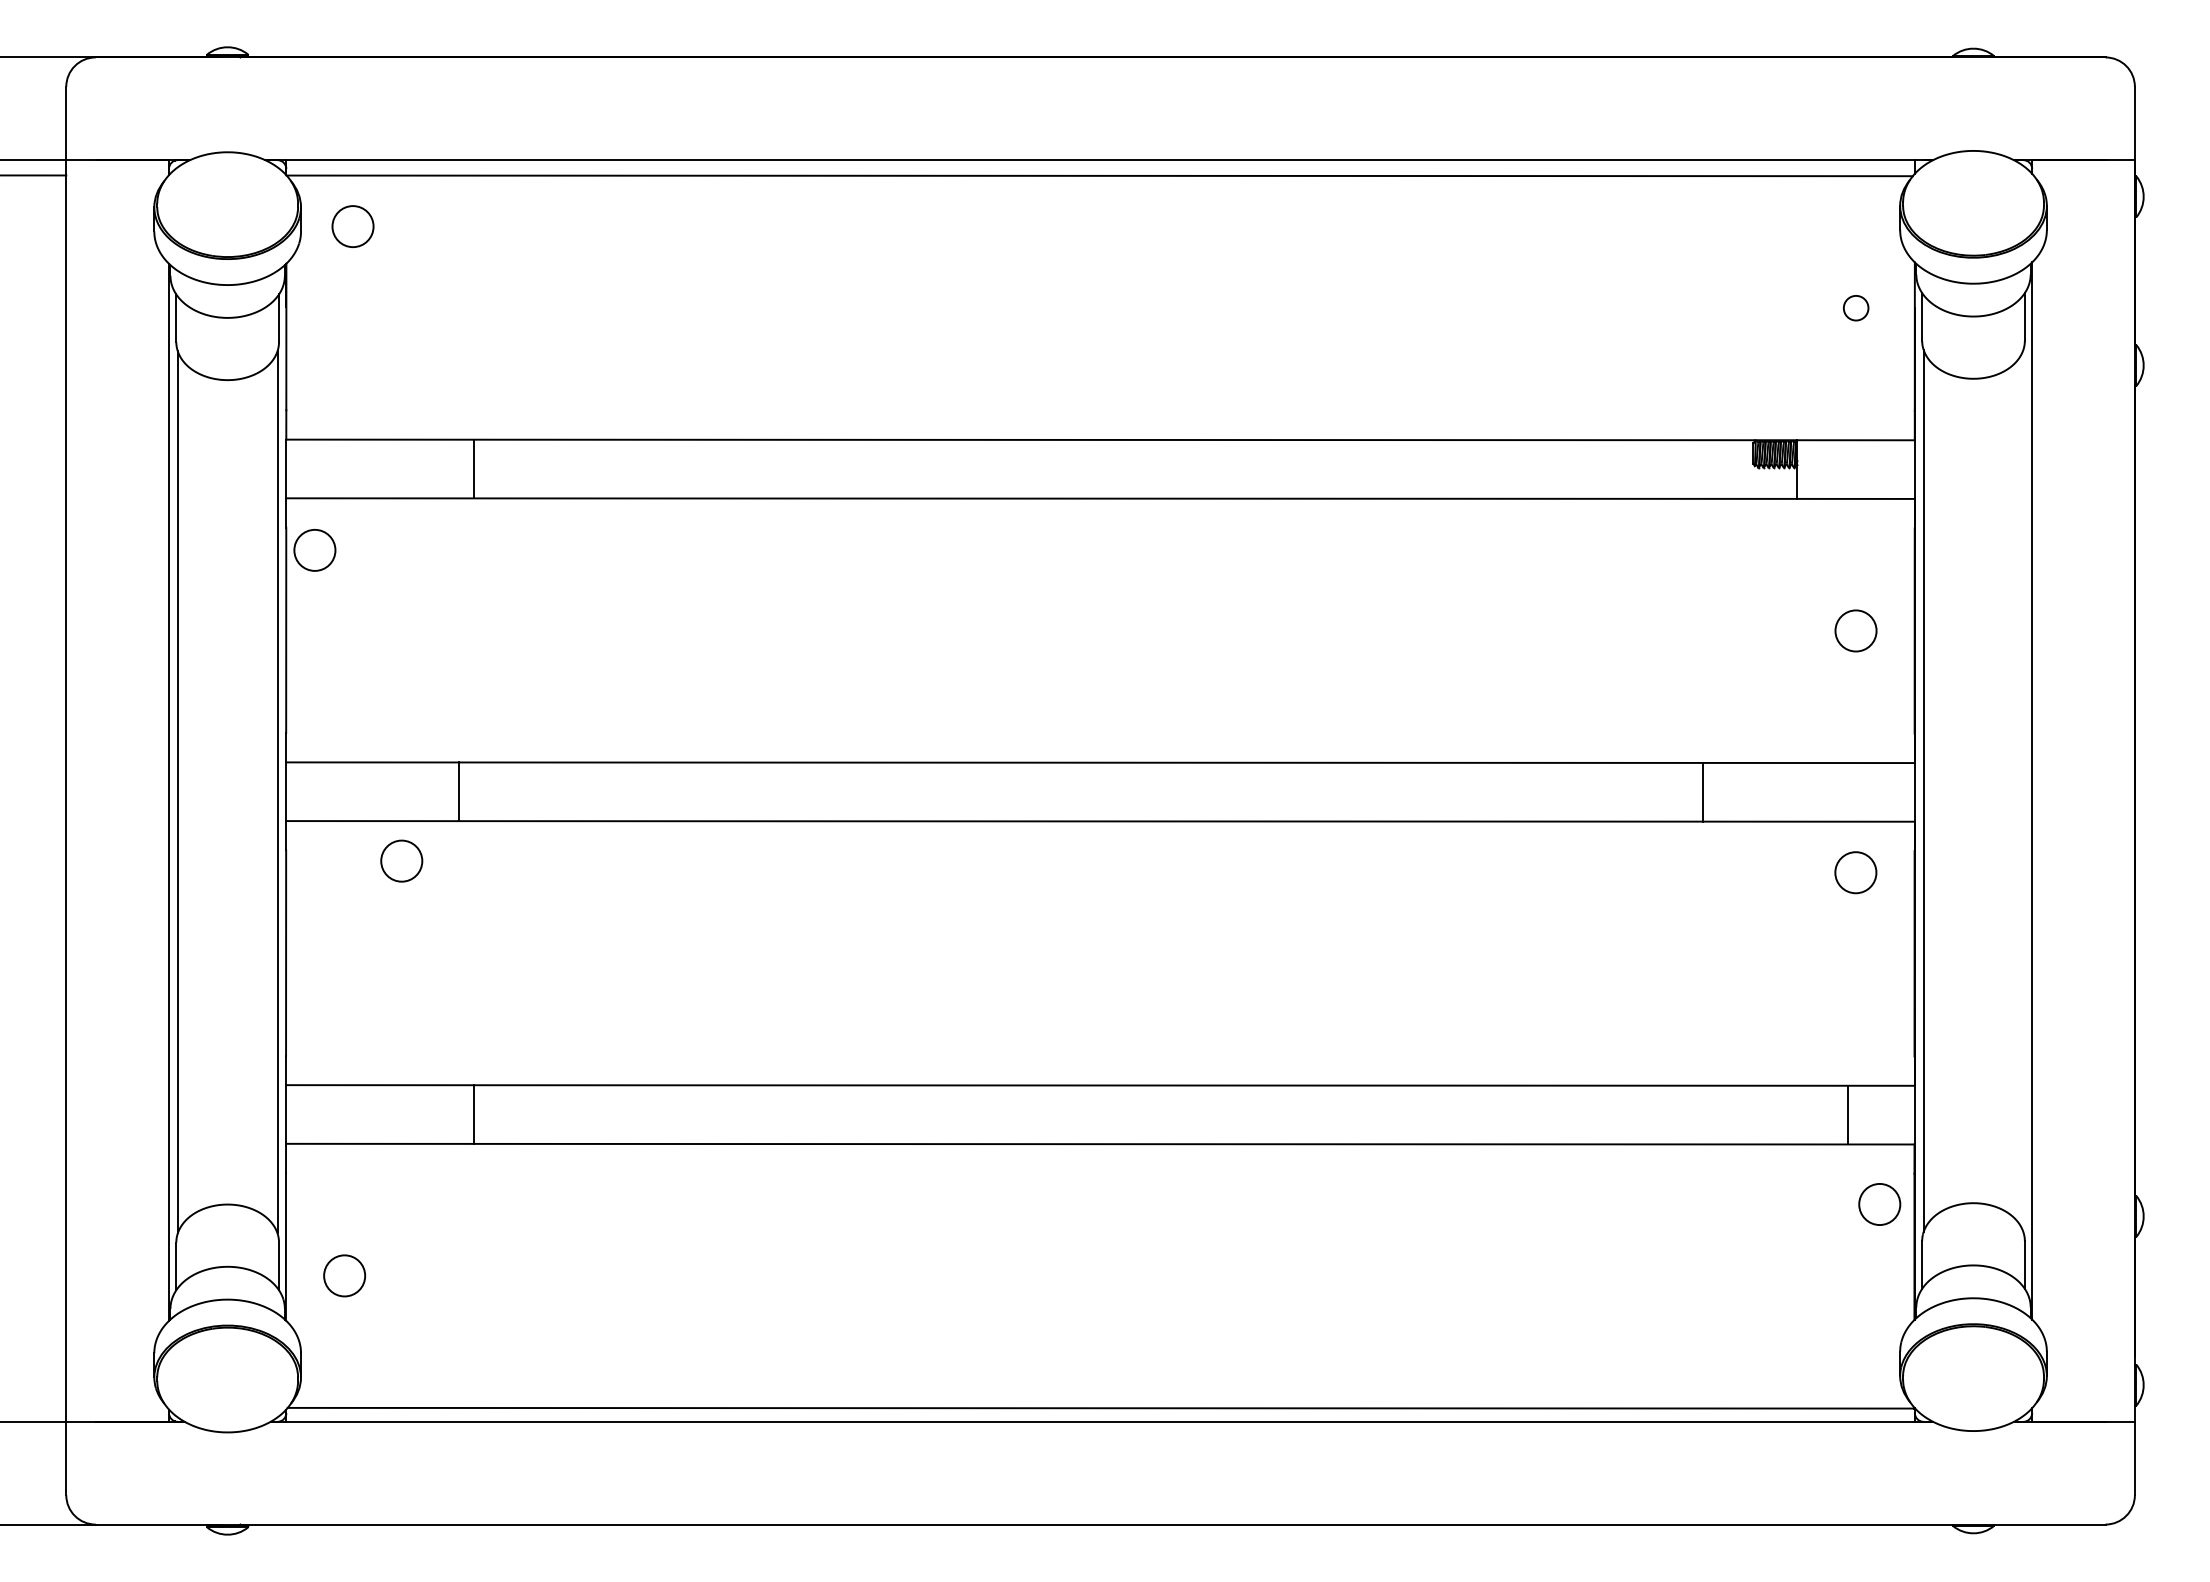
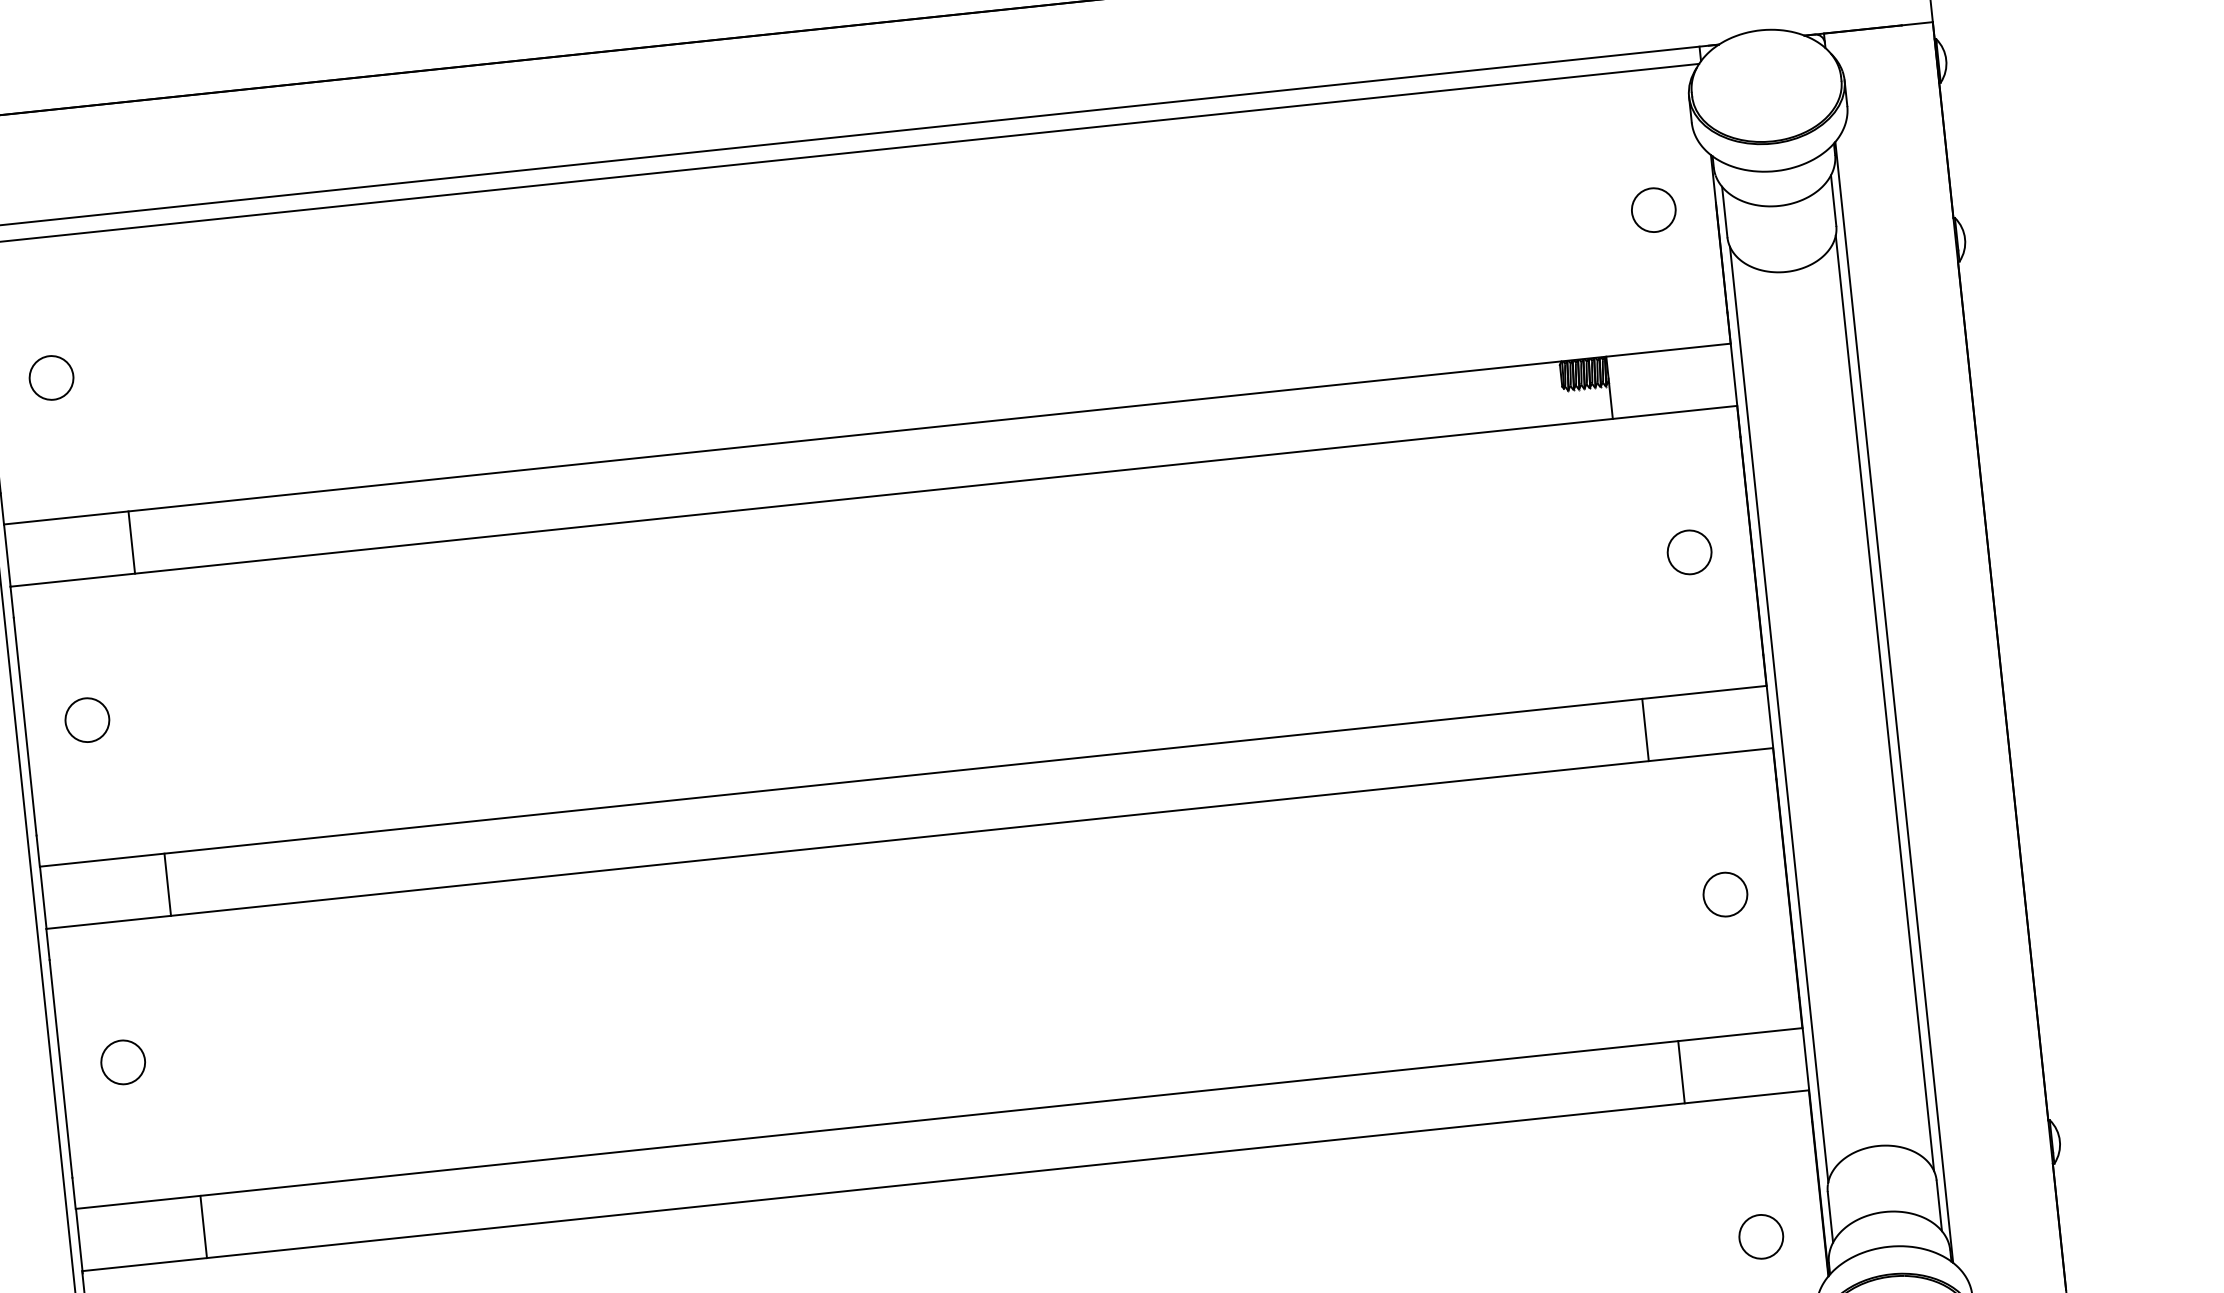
circle: (352, 226) -> (50, 377), moved
circle: (1855, 307) -> (1653, 209), size x1.67
line: (473, 468) -> (131, 542), moved
circle: (314, 550) -> (86, 720), moved
line: (2023, 790) -> (1884, 702), added
line: (458, 791) -> (167, 884), moved
line: (1703, 791) -> (1645, 729), moved
circle: (401, 860) -> (122, 1061), moved
circle: (1855, 872) -> (1725, 894), moved
line: (473, 1114) -> (203, 1226), moved
line: (1848, 1114) -> (1681, 1071), moved
circle: (1879, 1204) -> (1761, 1236), moved

